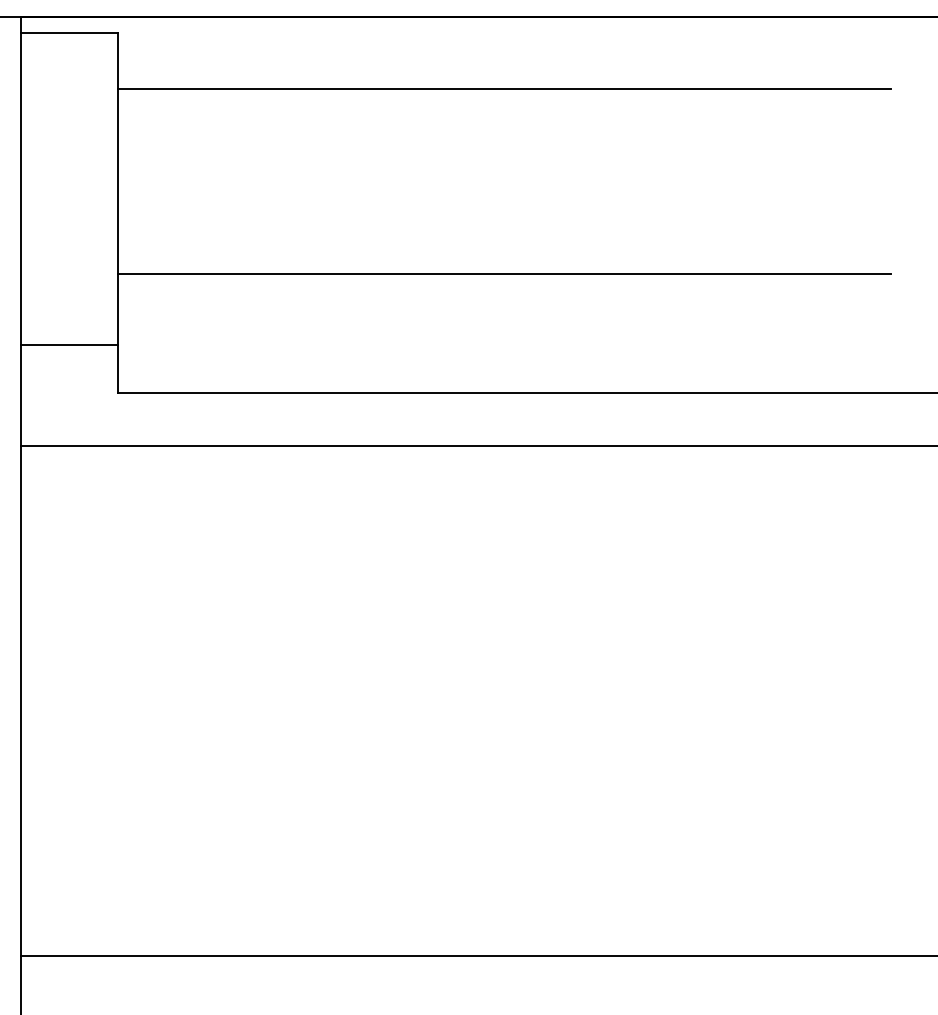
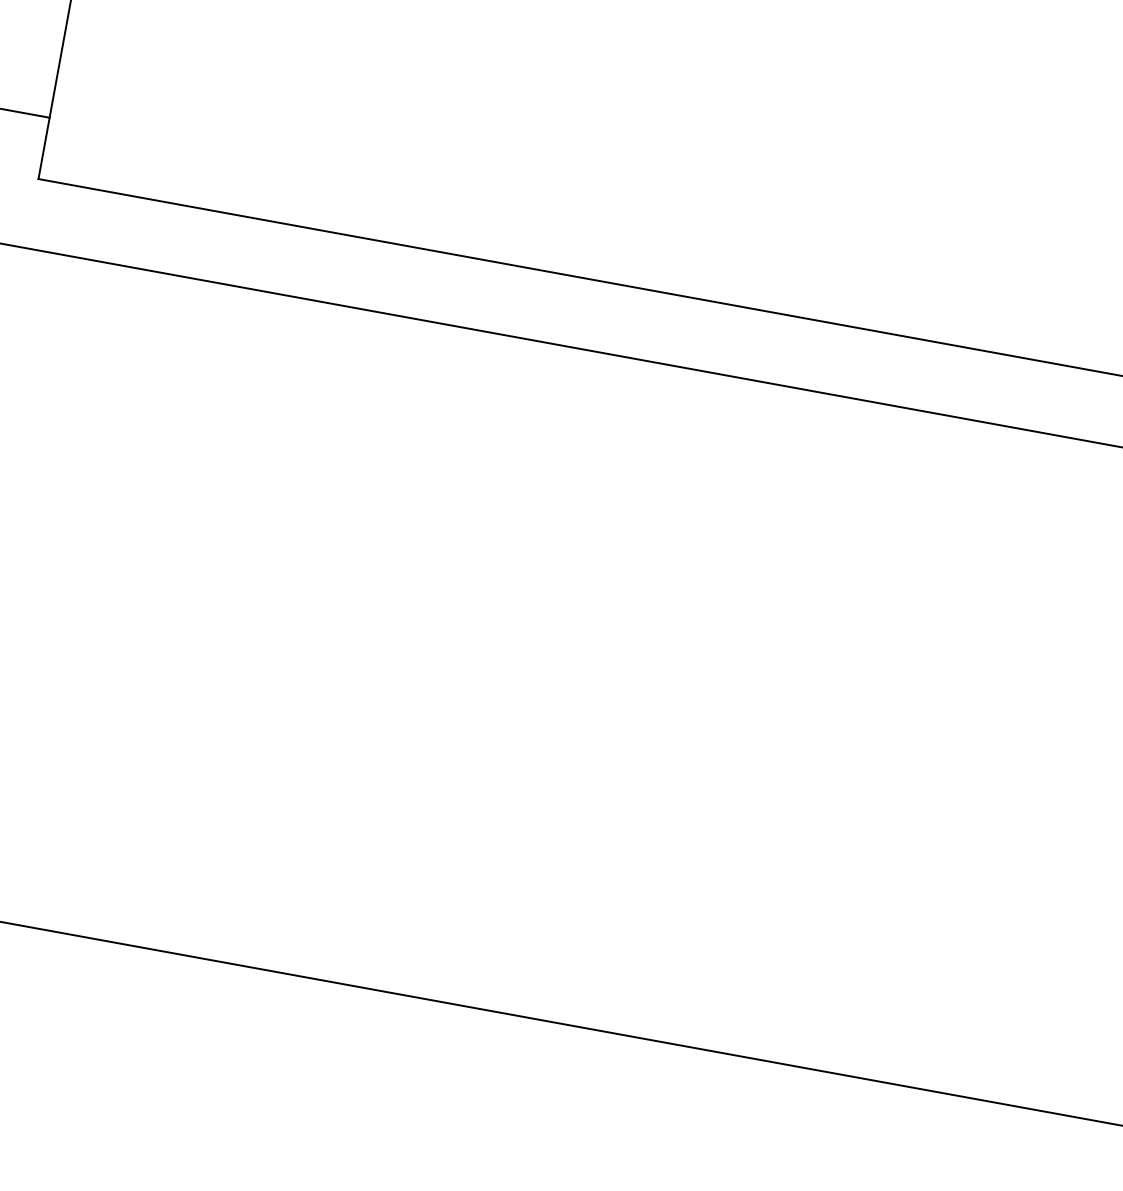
line: (504, 274) -> (563, 117), removed

